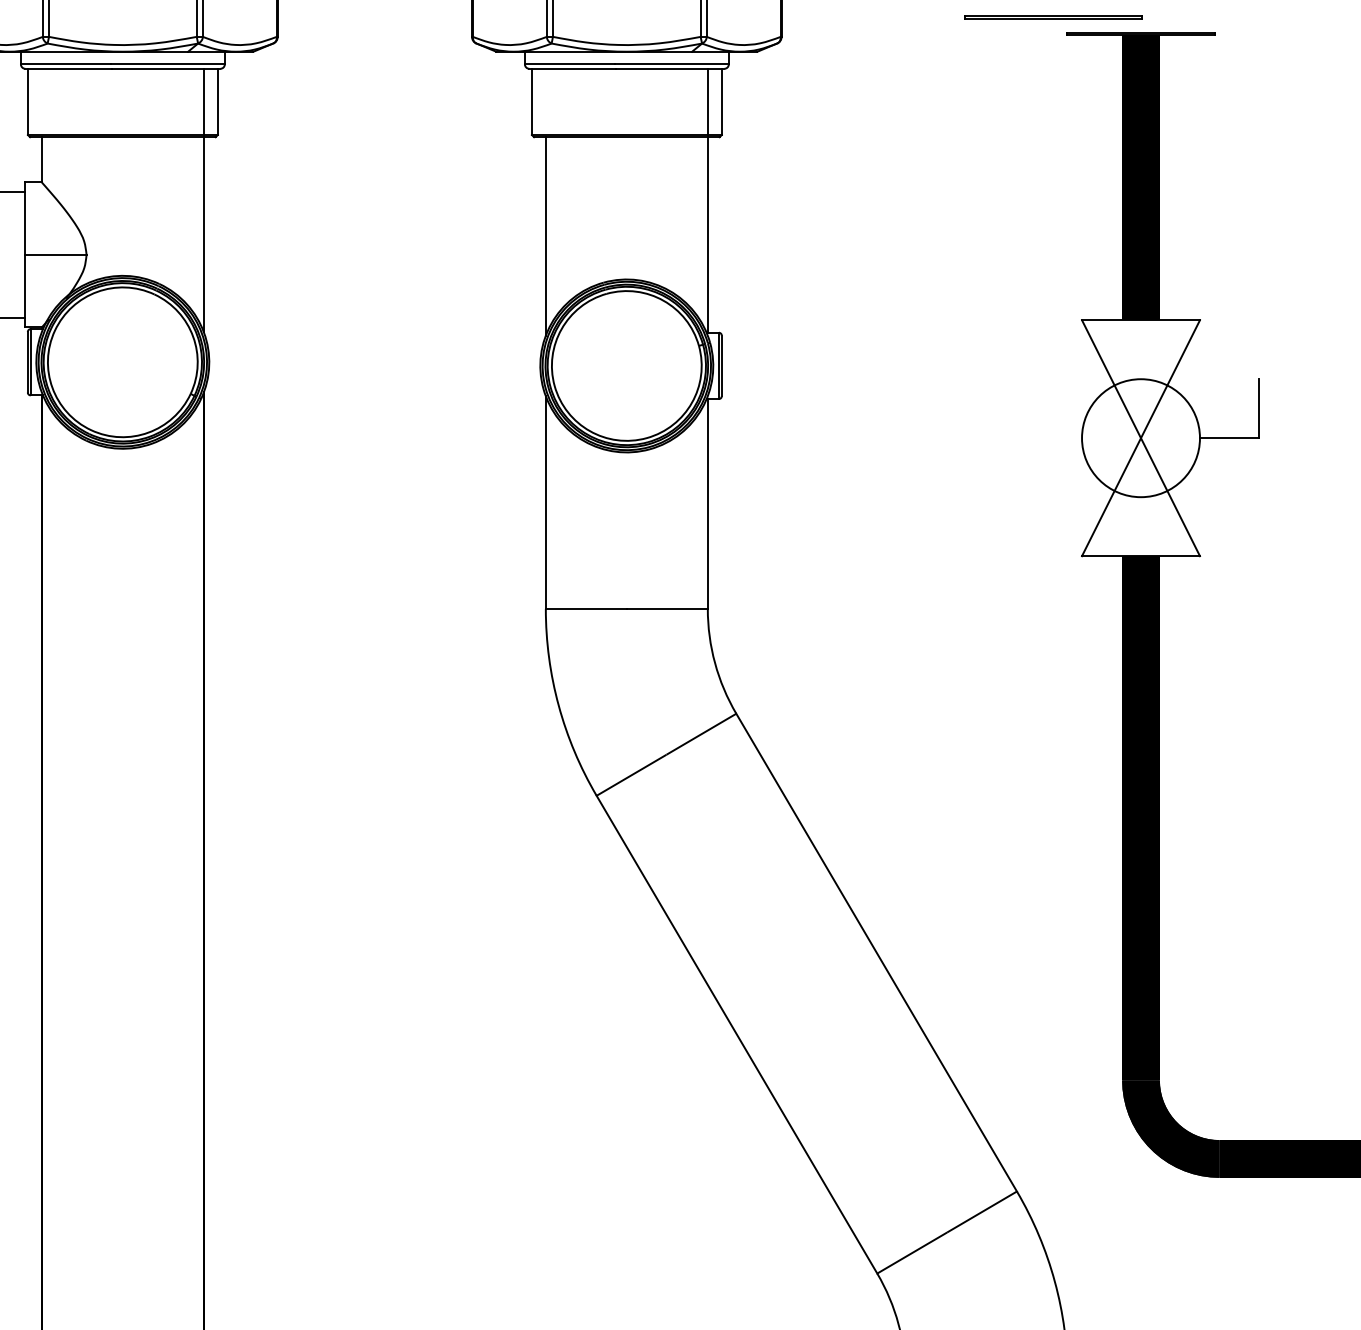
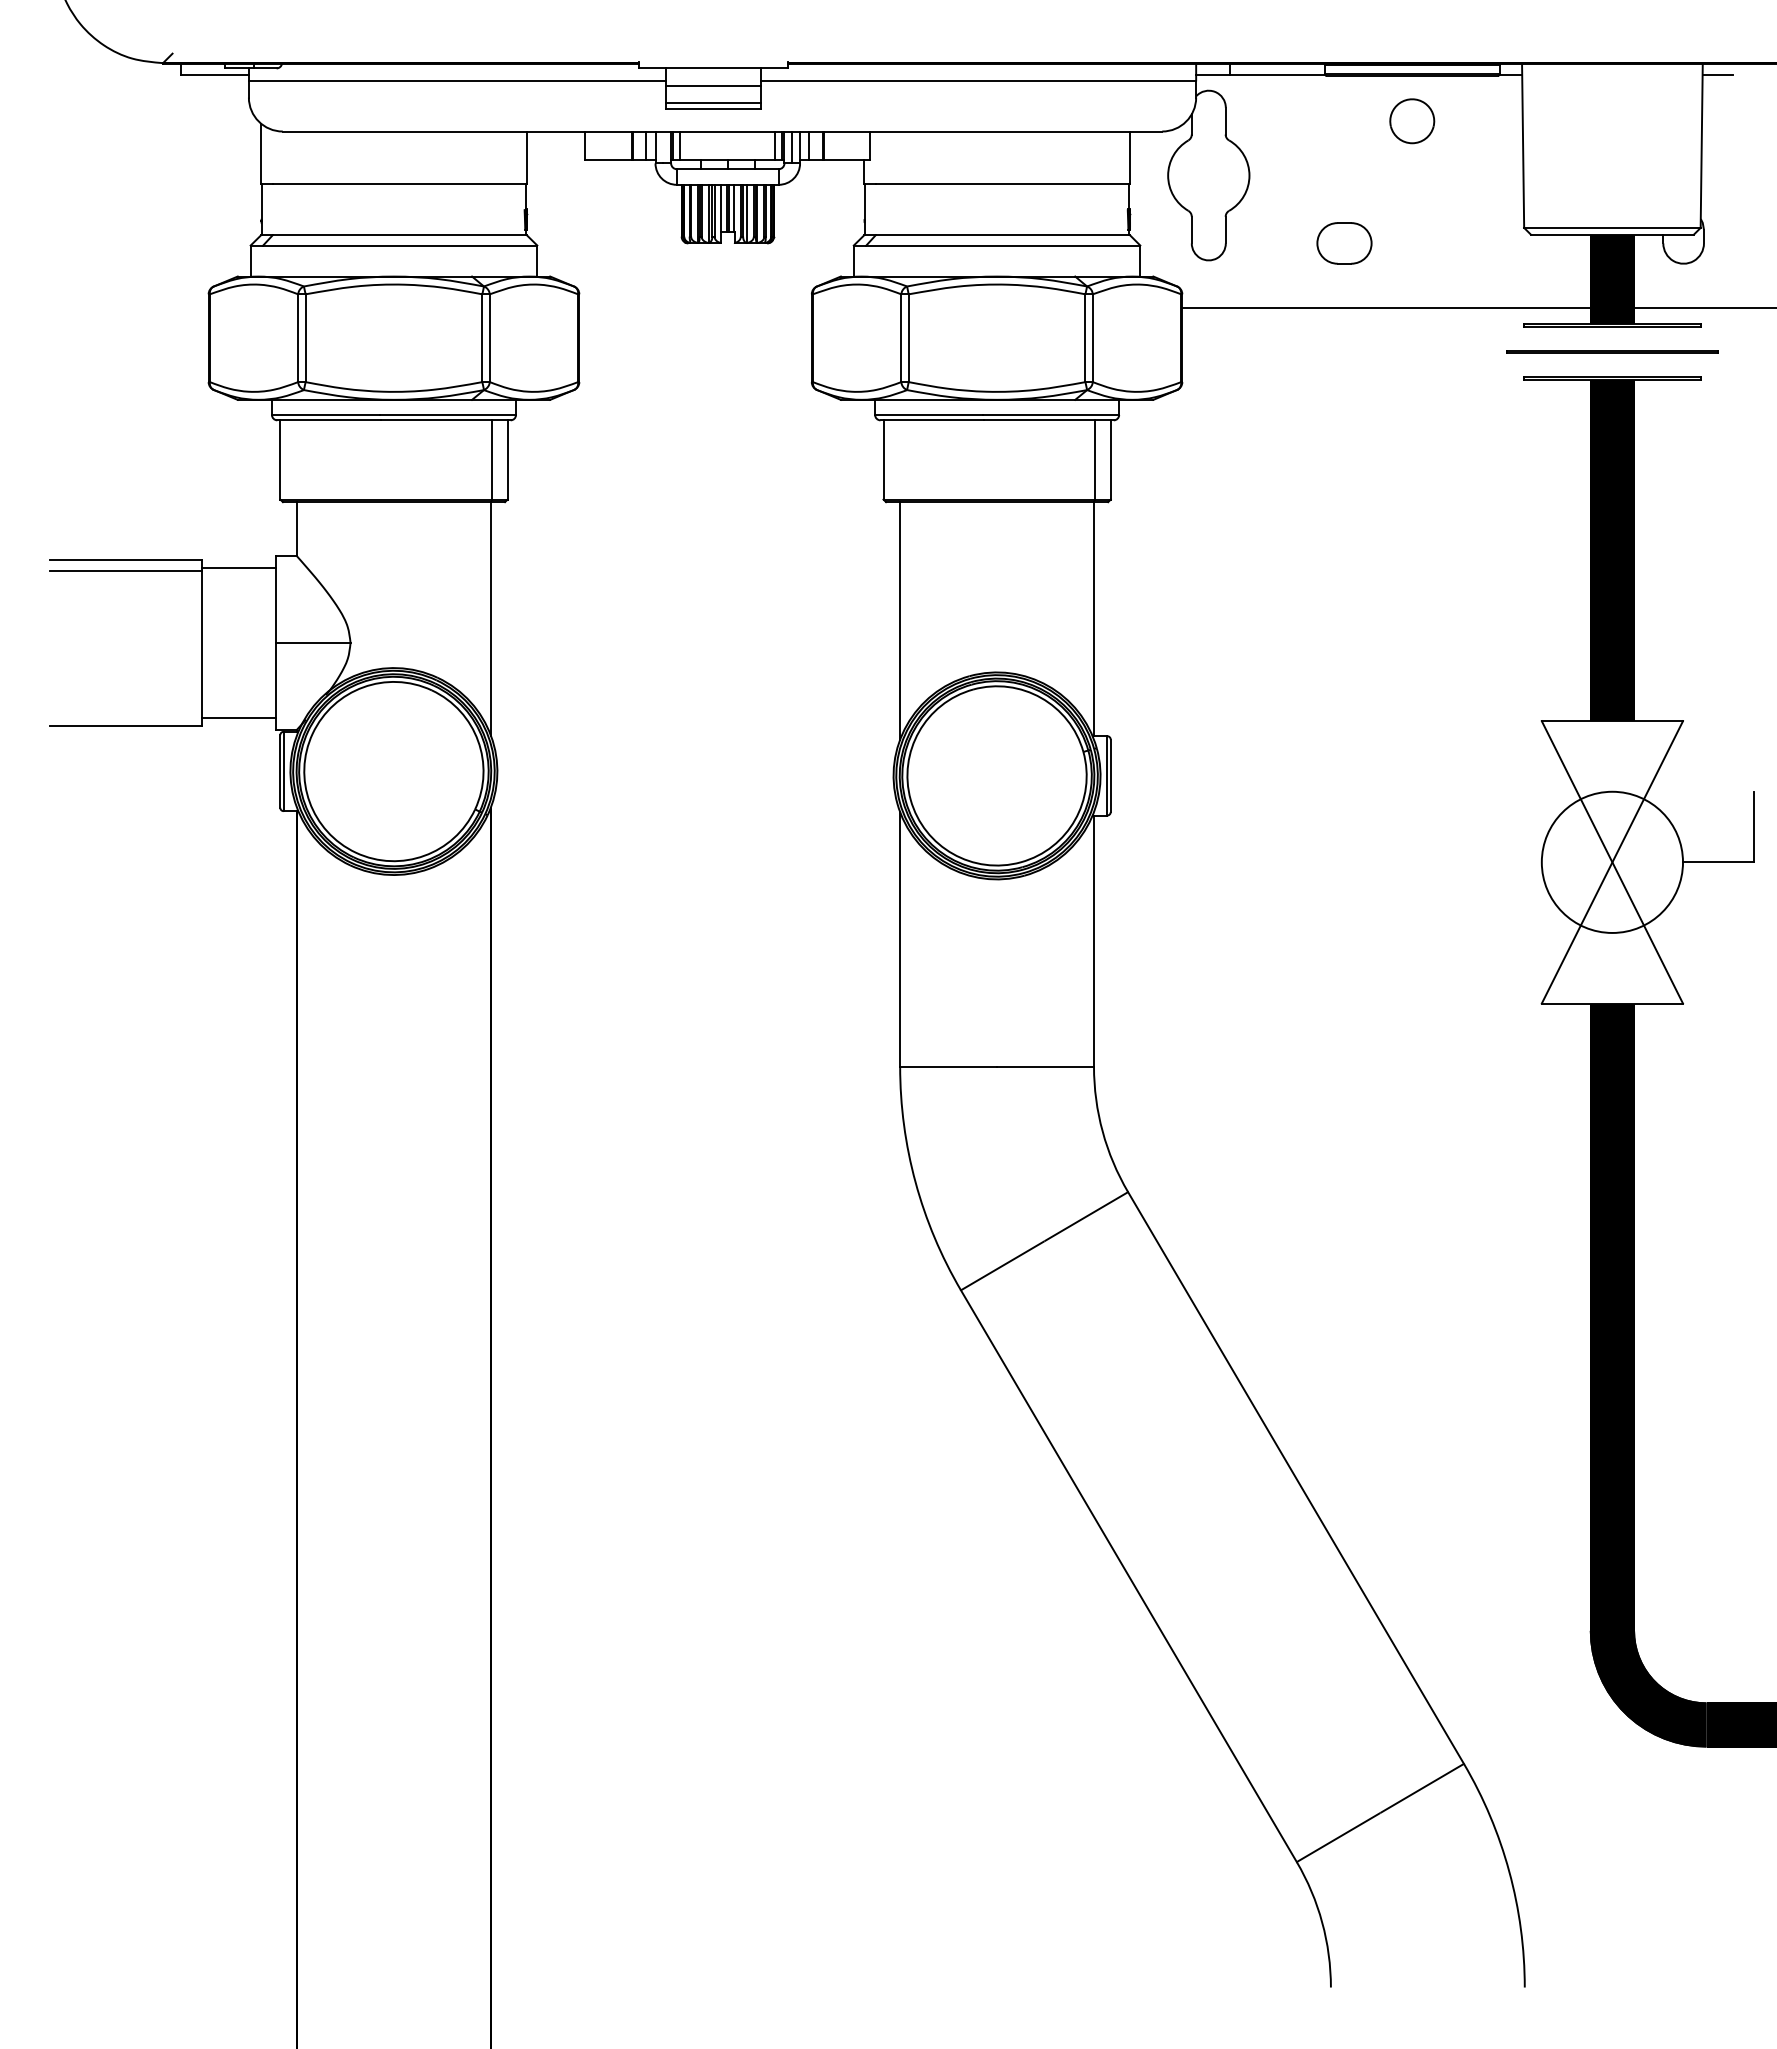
line: (1053, 17) -> (1612, 351), moved

